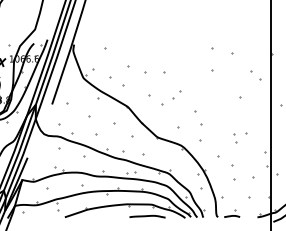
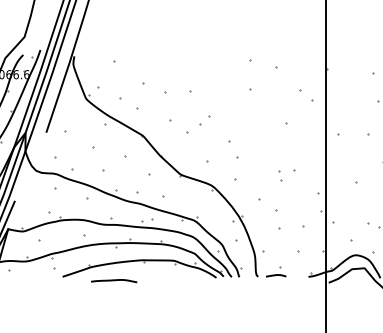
curve: (147, 217) -> (114, 281), moved

